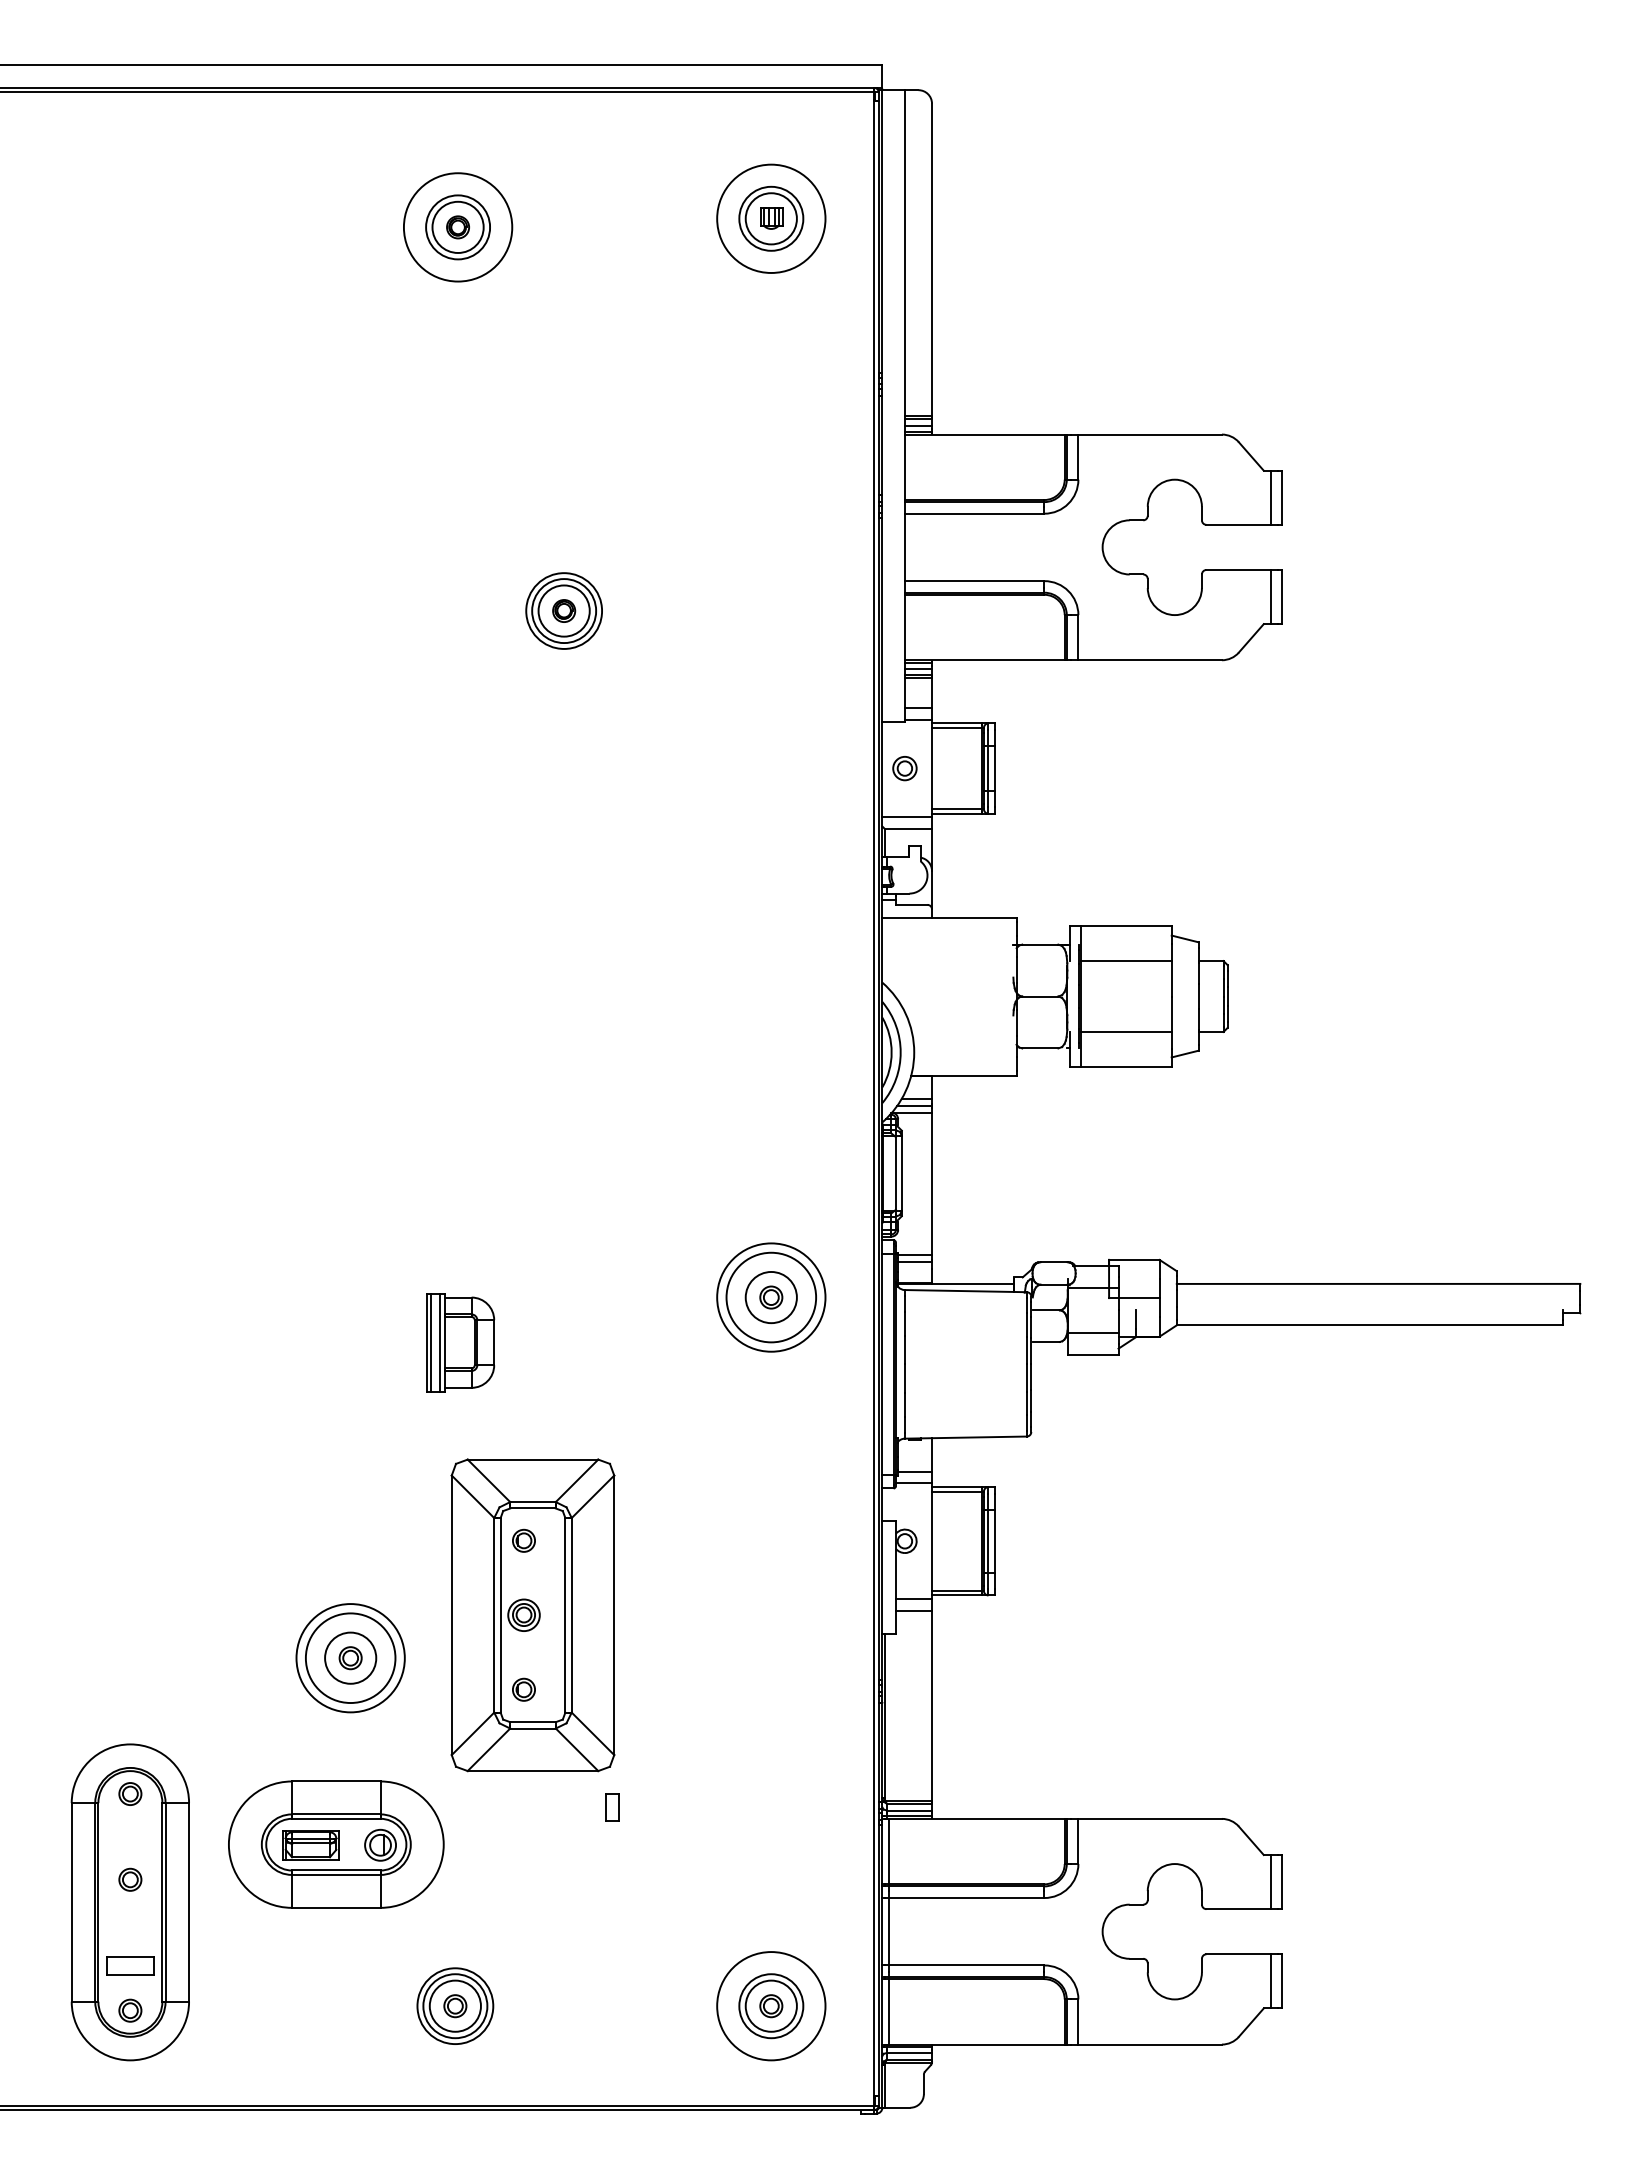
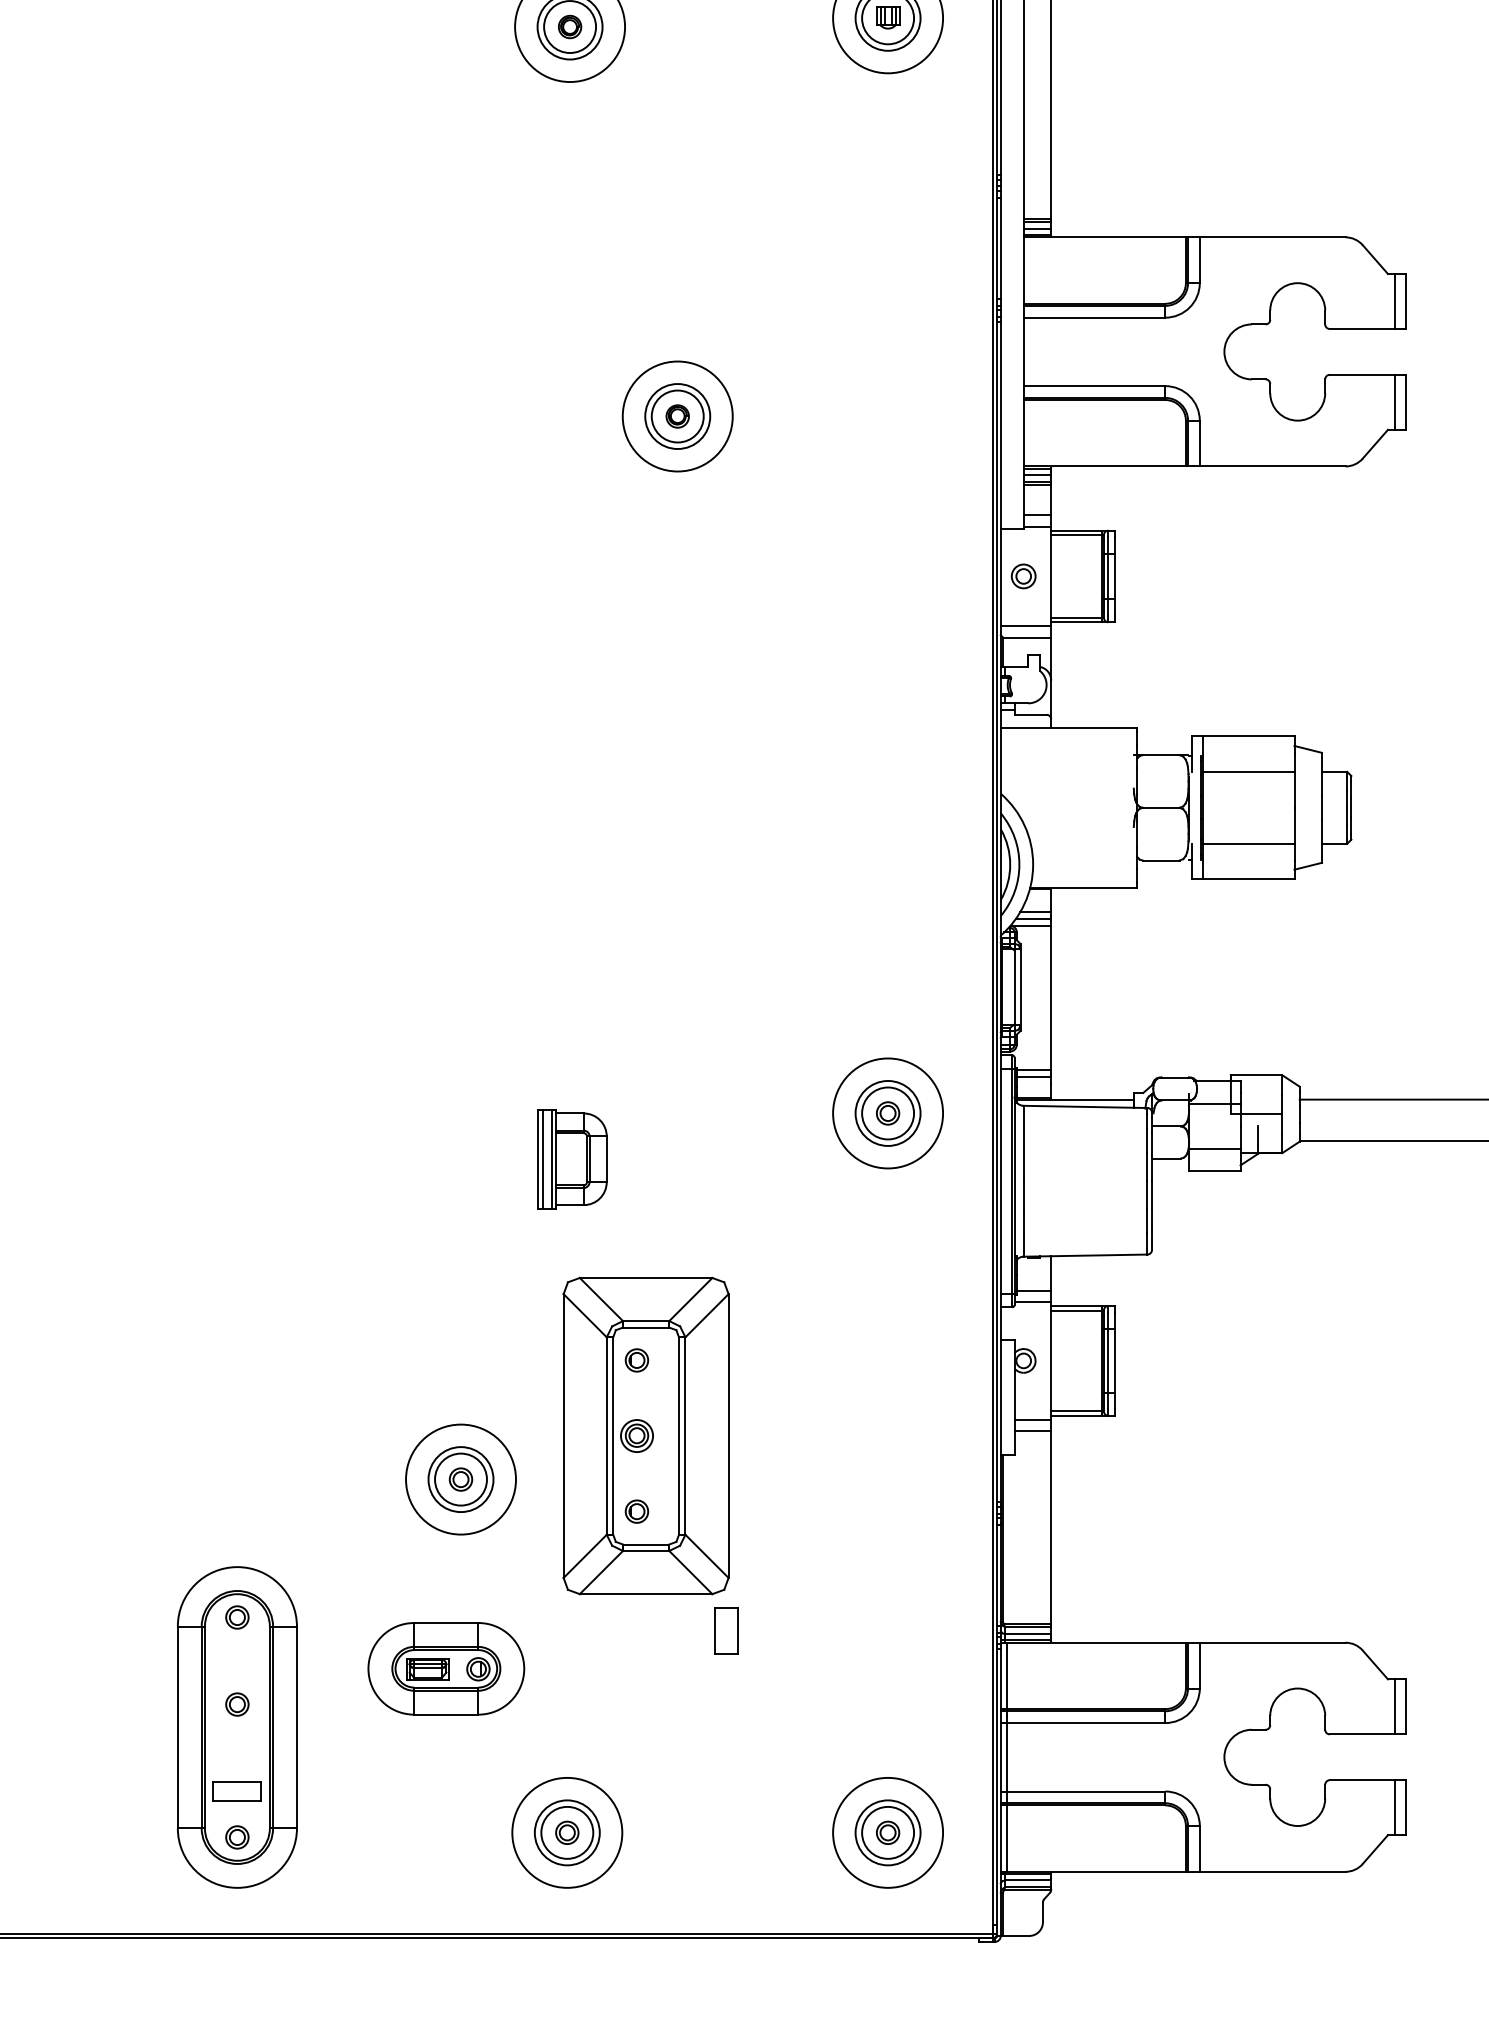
circle: (564, 610) -> (678, 415), size x1.43
circle: (771, 1297) -> (888, 1113), size x0.71
circle: (350, 1658) -> (460, 1479), size x0.71
part: (612, 1807) -> (726, 1631), size x1.67
part: (335, 1844) -> (445, 1668), size x0.71
circle: (455, 2006) -> (567, 1833), size x1.43

